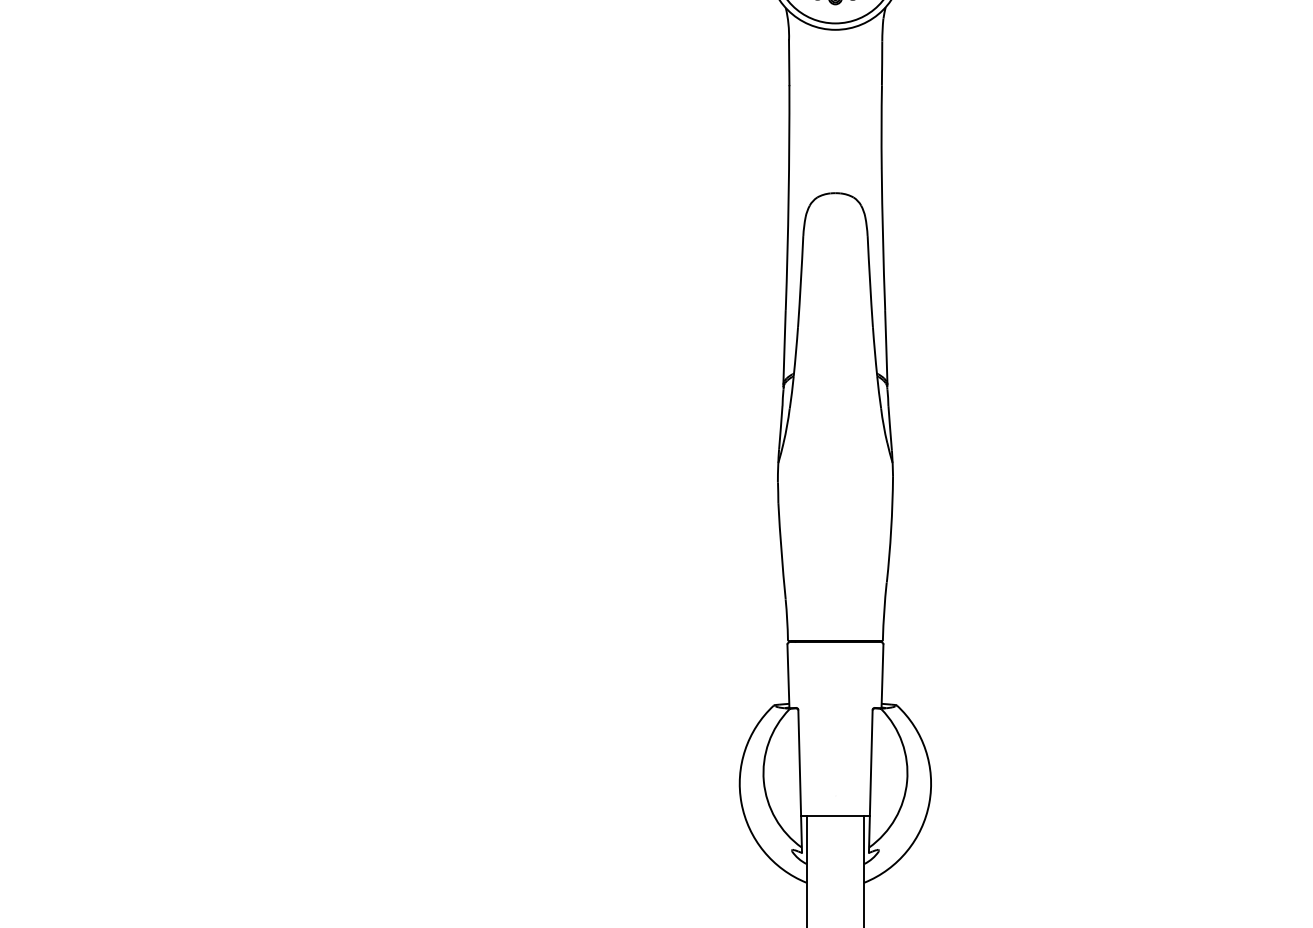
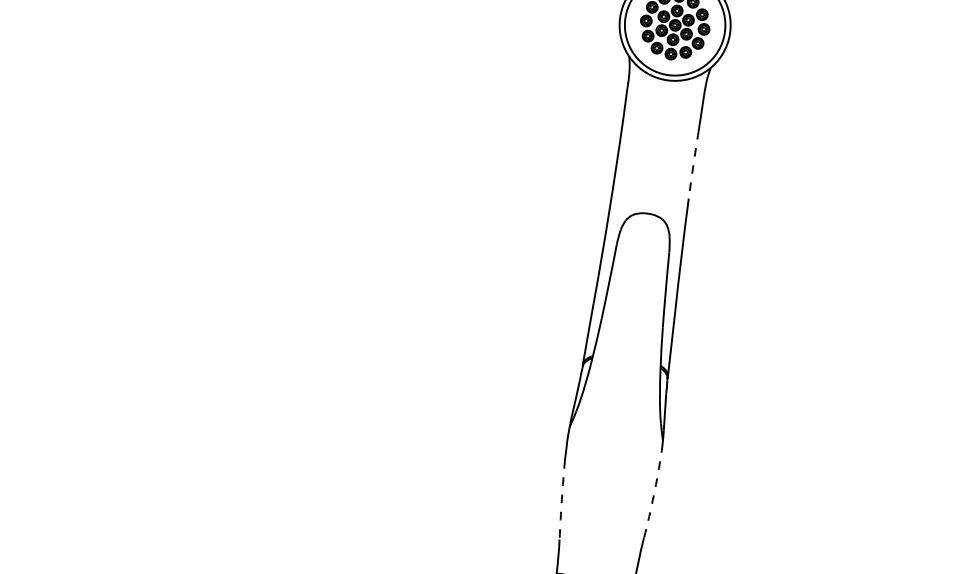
arc: (881, 126) -> (693, 164), solid -> dashed
arc: (891, 529) -> (654, 494), solid -> dashed
arc: (781, 551) -> (561, 499), solid -> dashed

